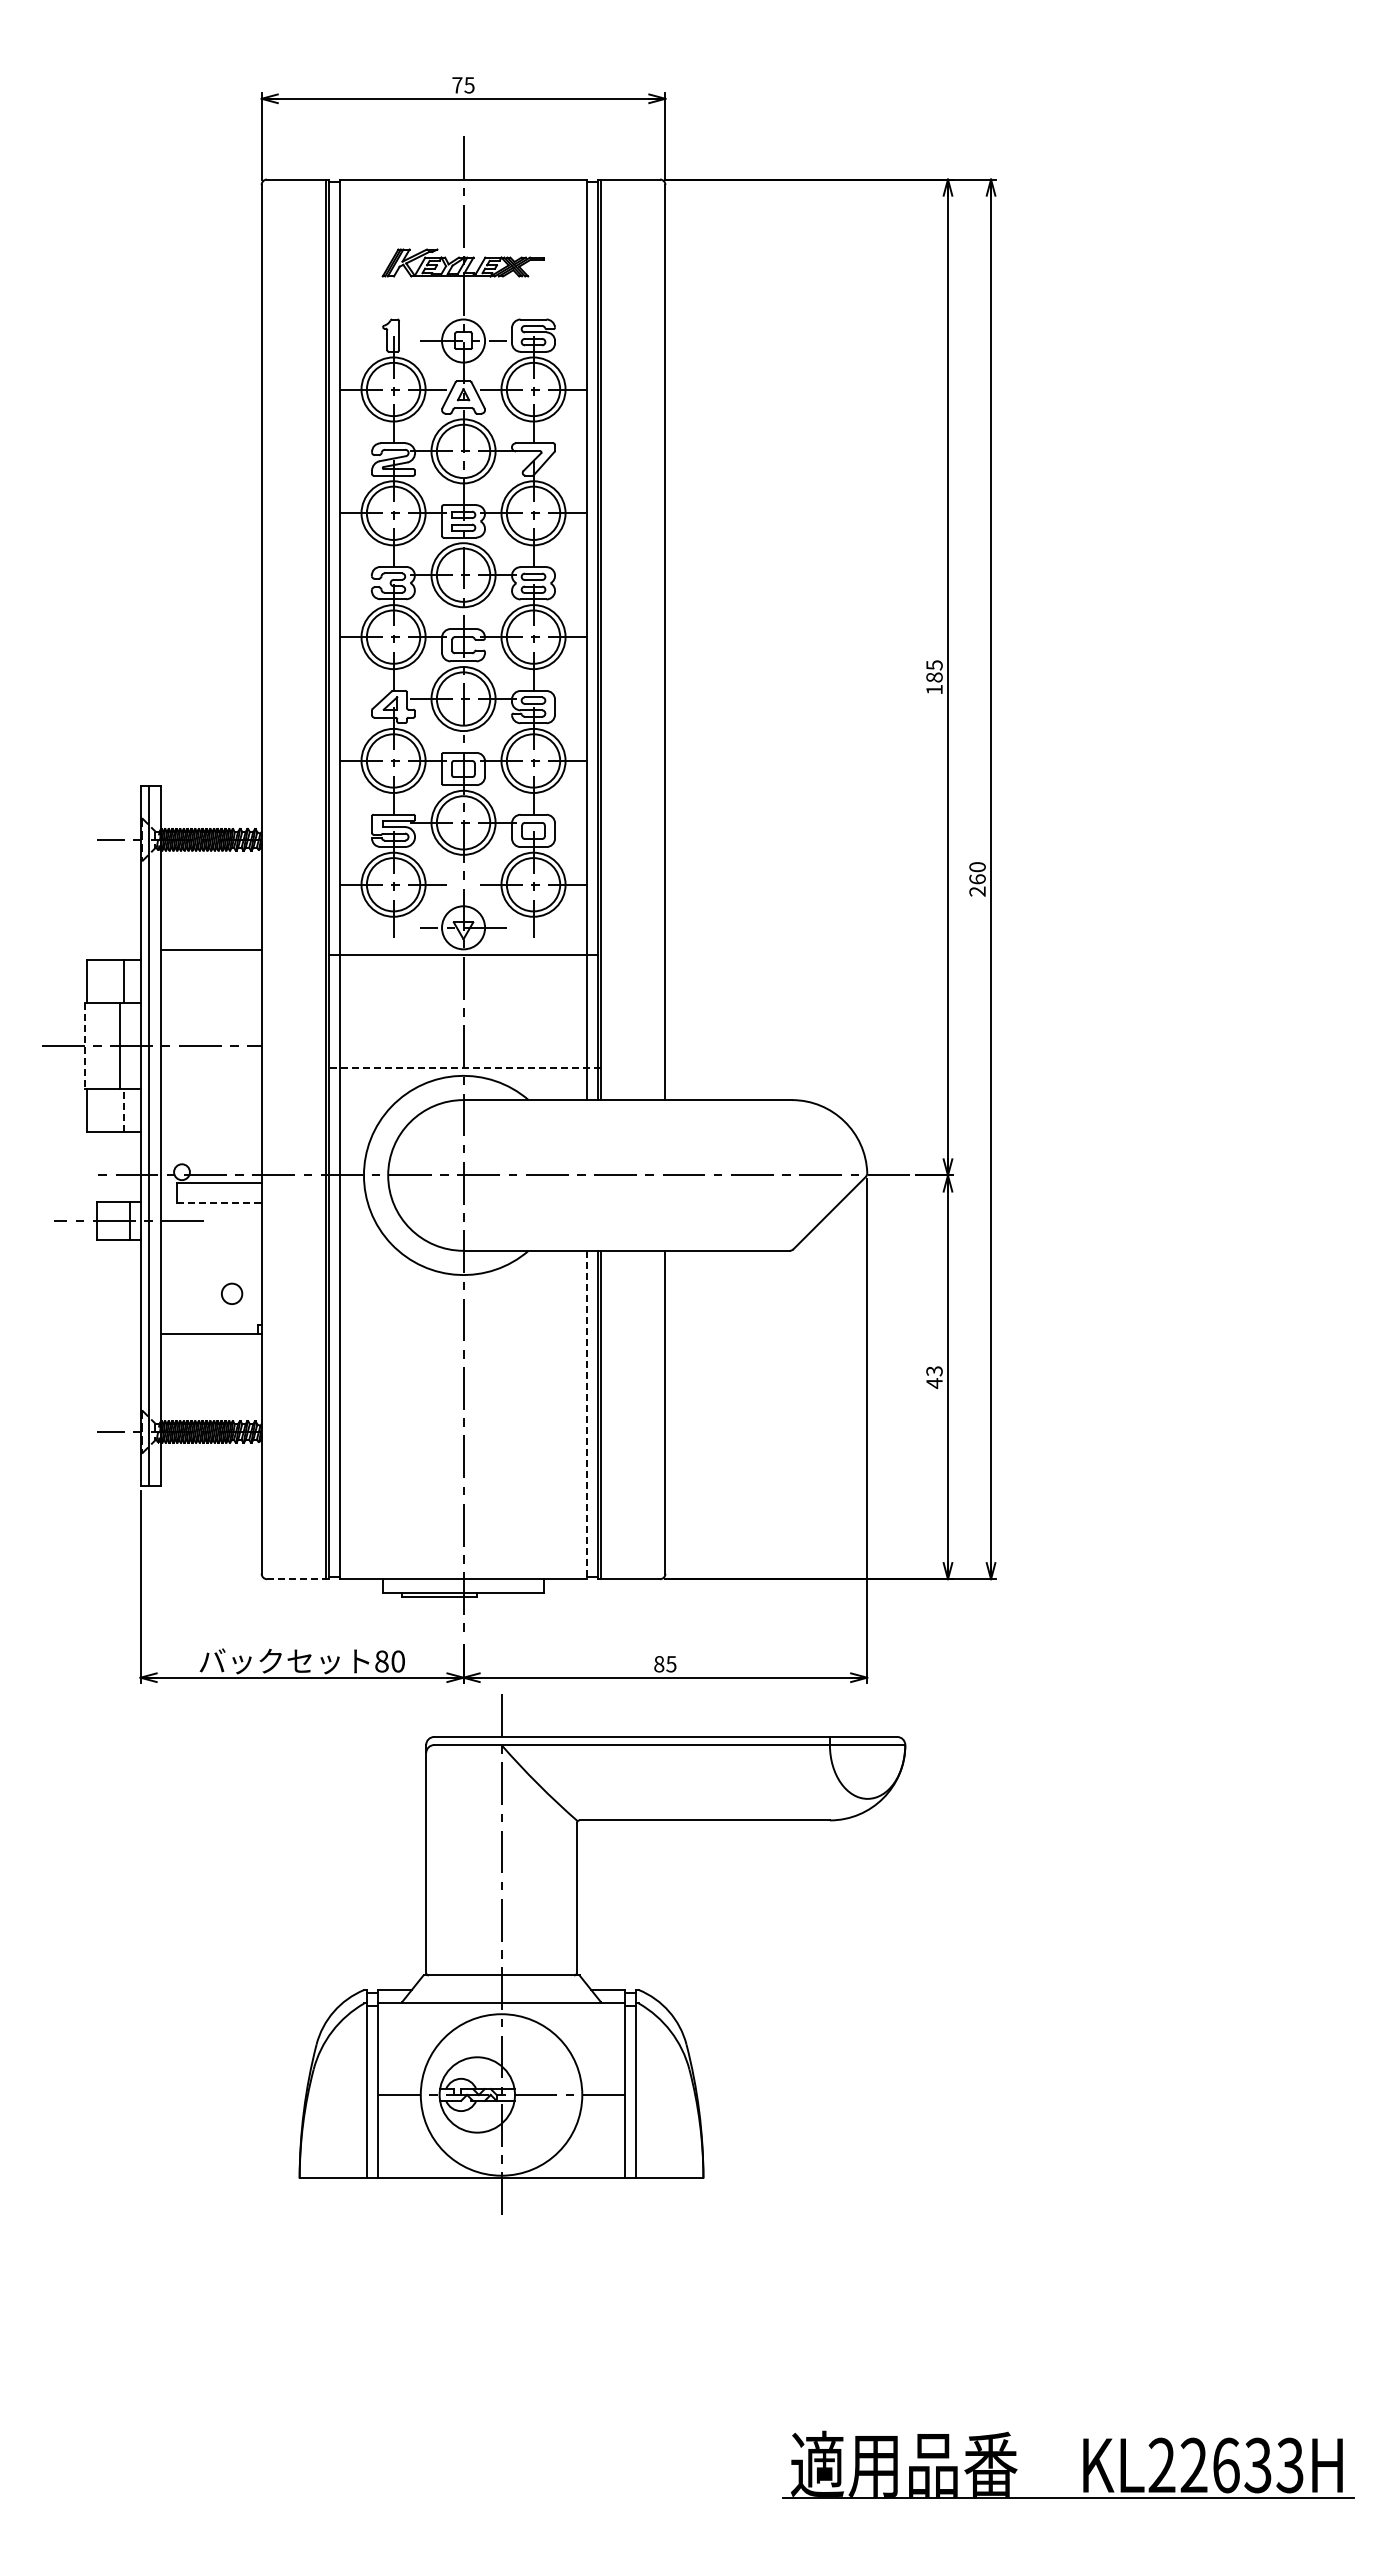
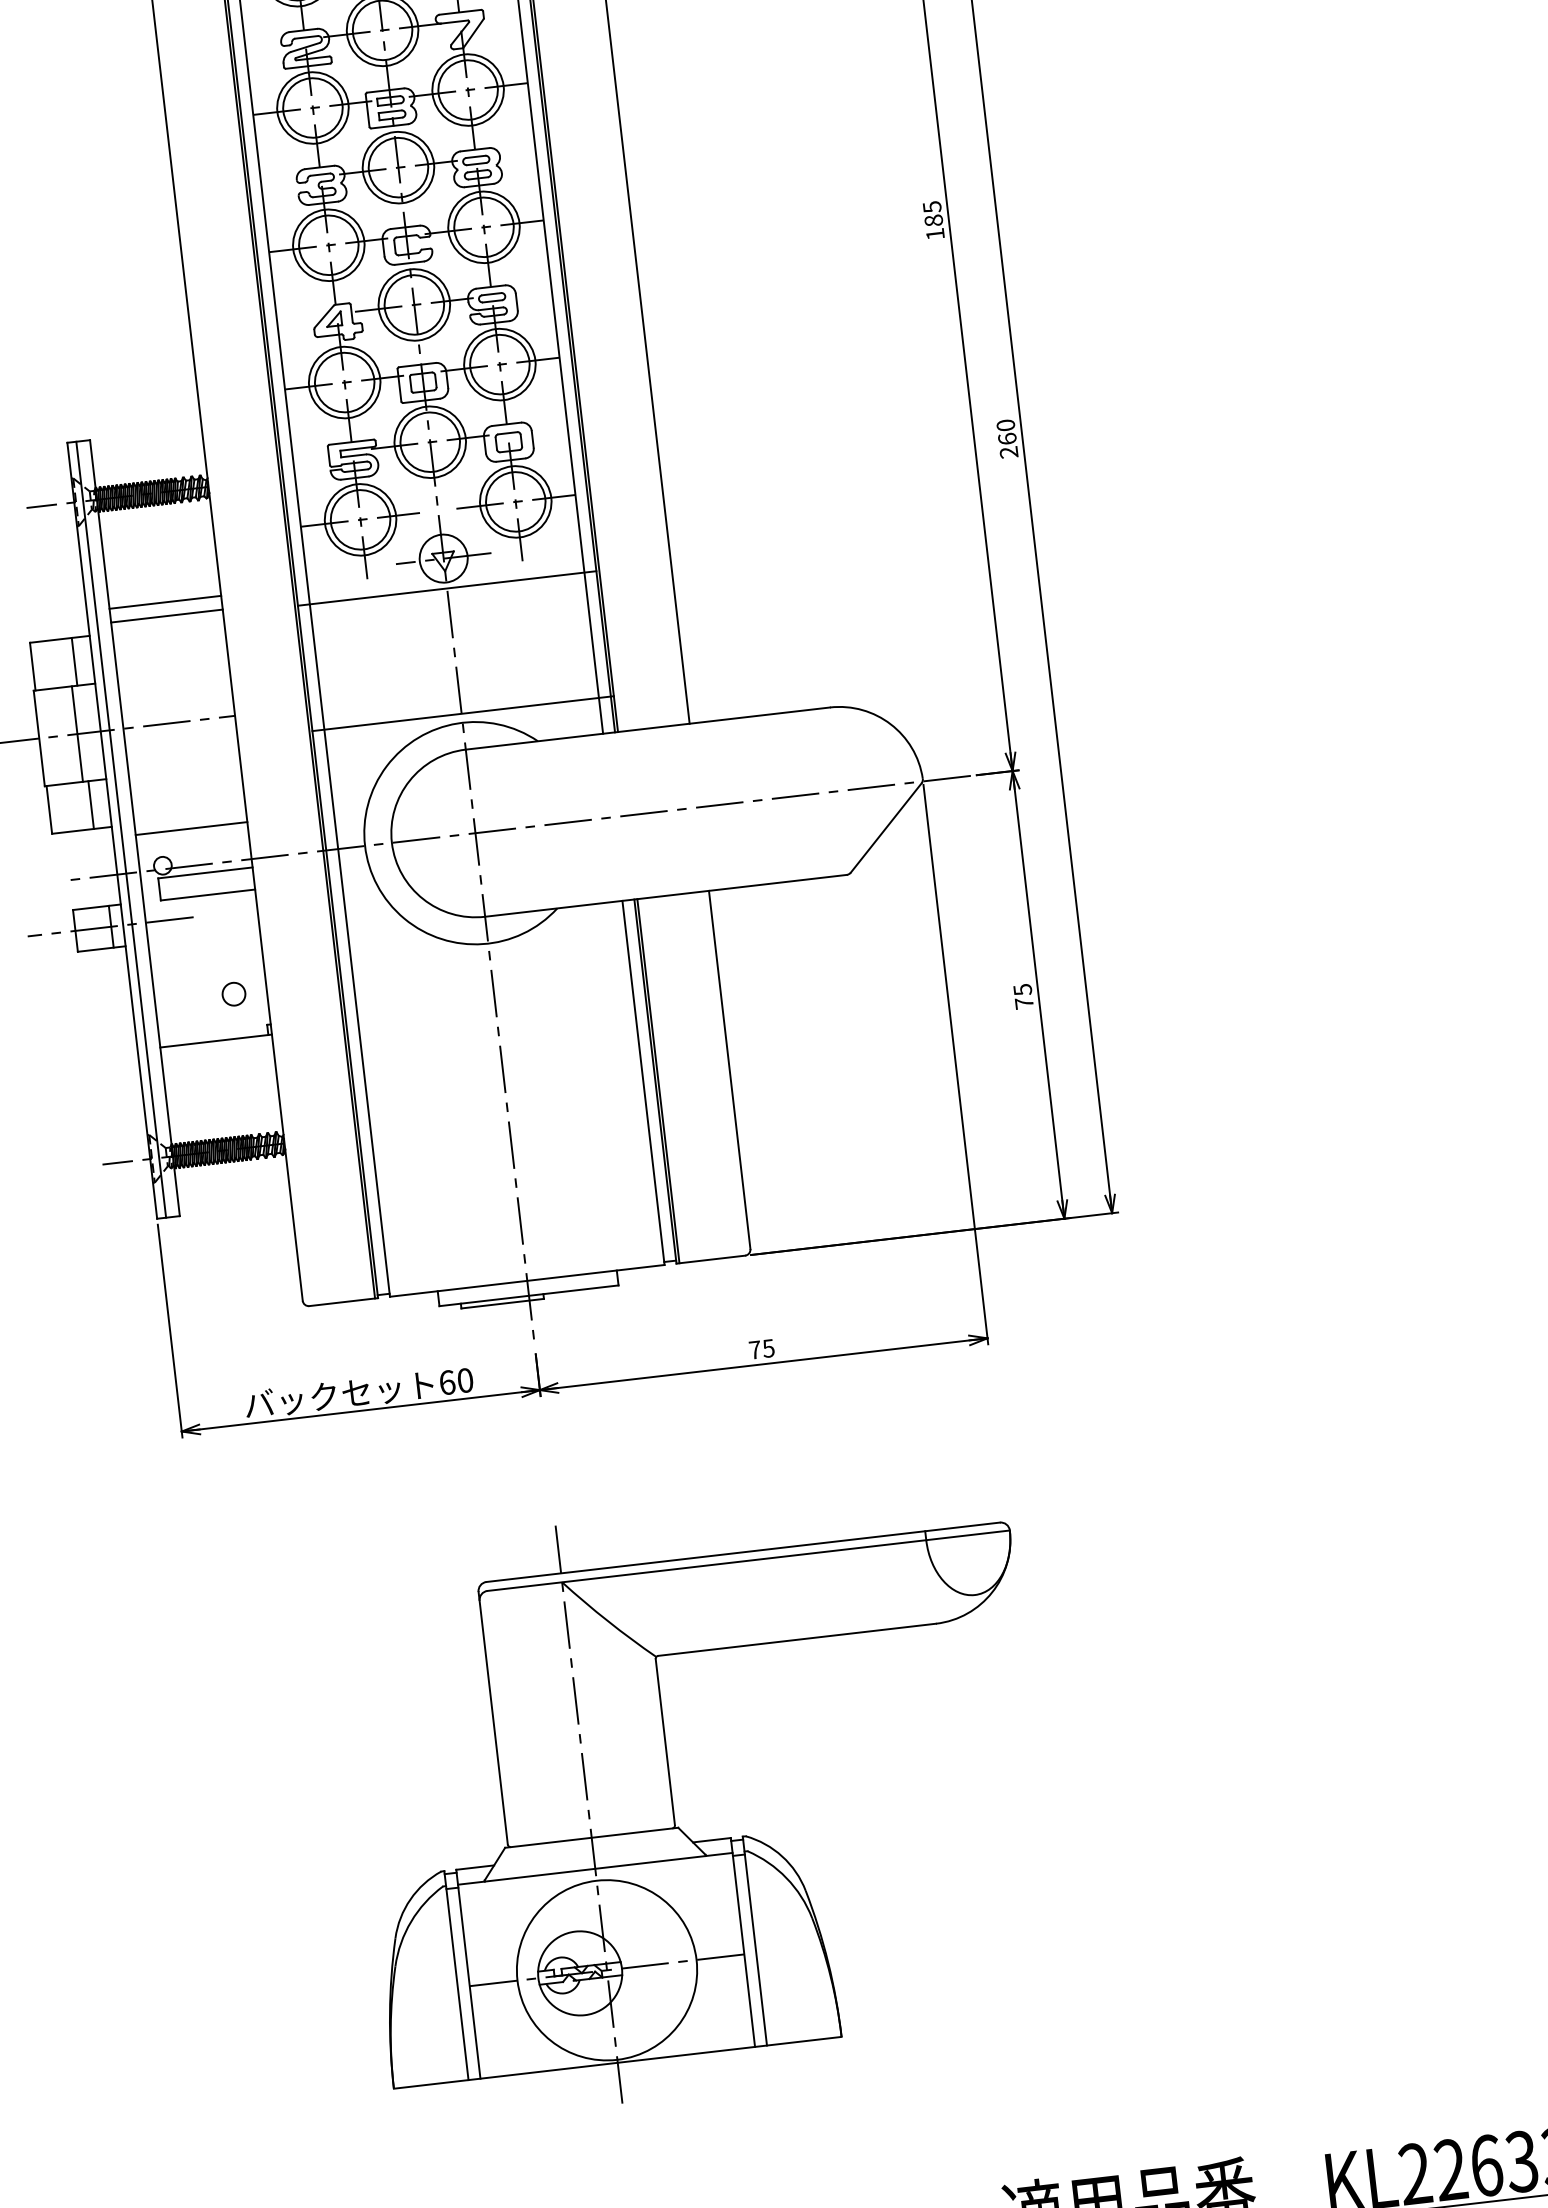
line: (211, 938) -> (165, 602), added
line: (85, 1046) -> (39, 738), dashed -> solid
line: (464, 1067) -> (462, 713), dashed -> solid
line: (124, 1110) -> (91, 804), dashed -> solid
line: (211, 1142) -> (191, 829), added
line: (219, 1202) -> (208, 894), dashed -> solid
text: (934, 1377) -> (1023, 996), 43 -> 75
line: (587, 1415) -> (643, 1083), dashed -> solid
line: (298, 1579) -> (344, 1302), dashed -> solid
text: (381, 1661) -> (446, 1382), 80 -> 60
text: (659, 1664) -> (755, 1350), 85 -> 75
part: (577, 1954) -> (673, 1804), moved

